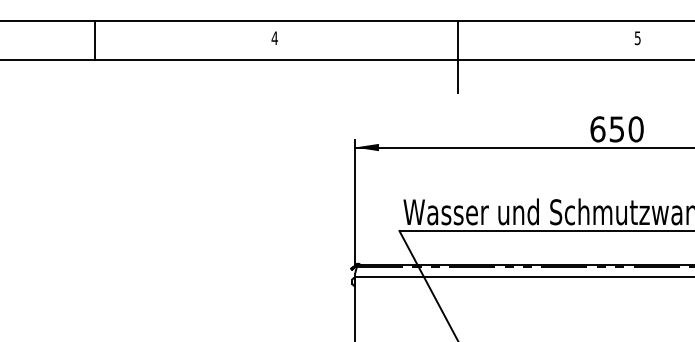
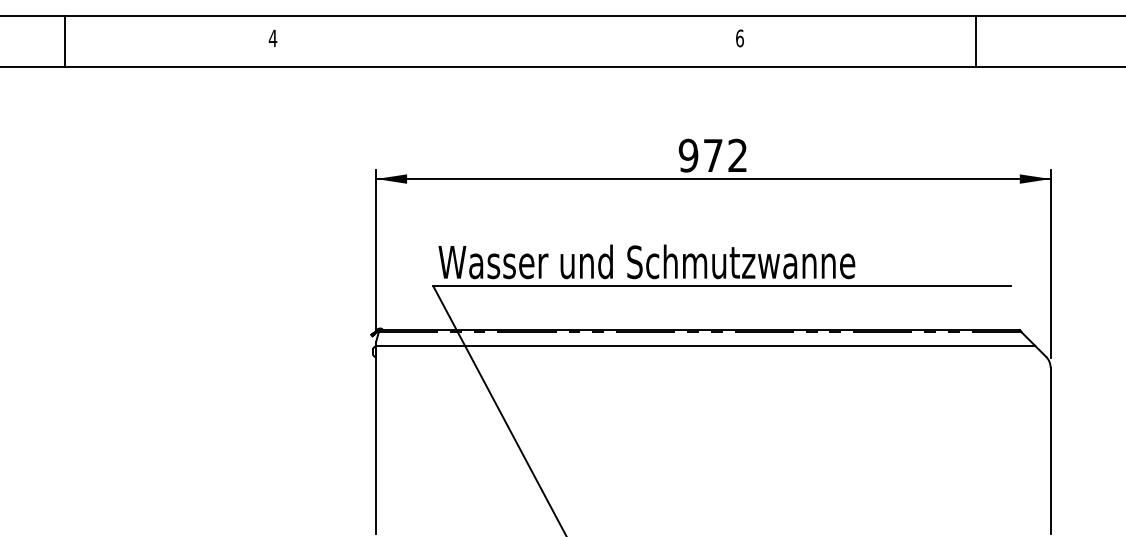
text: (637, 38) -> (739, 38), 5 -> 6
line: (95, 40) -> (65, 41), moved
line: (458, 56) -> (509, 62), removed
text: (616, 129) -> (712, 155), 650 -> 972

